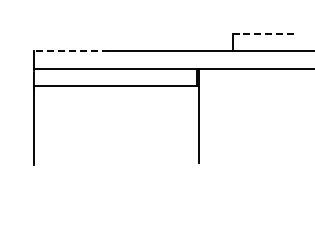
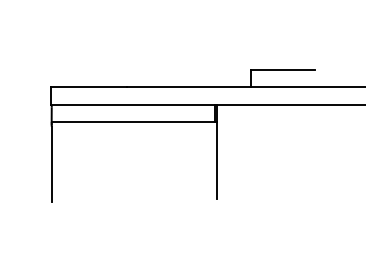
line: (264, 33) -> (282, 69), dashed -> solid
line: (71, 51) -> (89, 87), dashed -> solid

